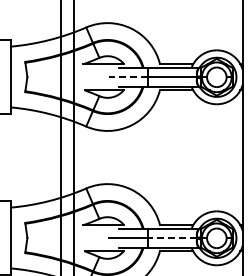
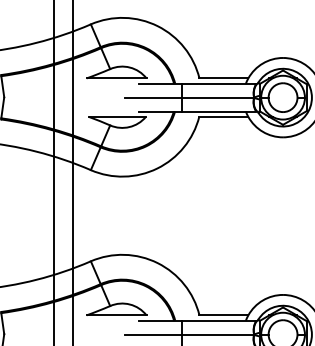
line: (128, 77) -> (153, 97), dashed -> solid
line: (172, 238) -> (217, 334), dashed -> solid

